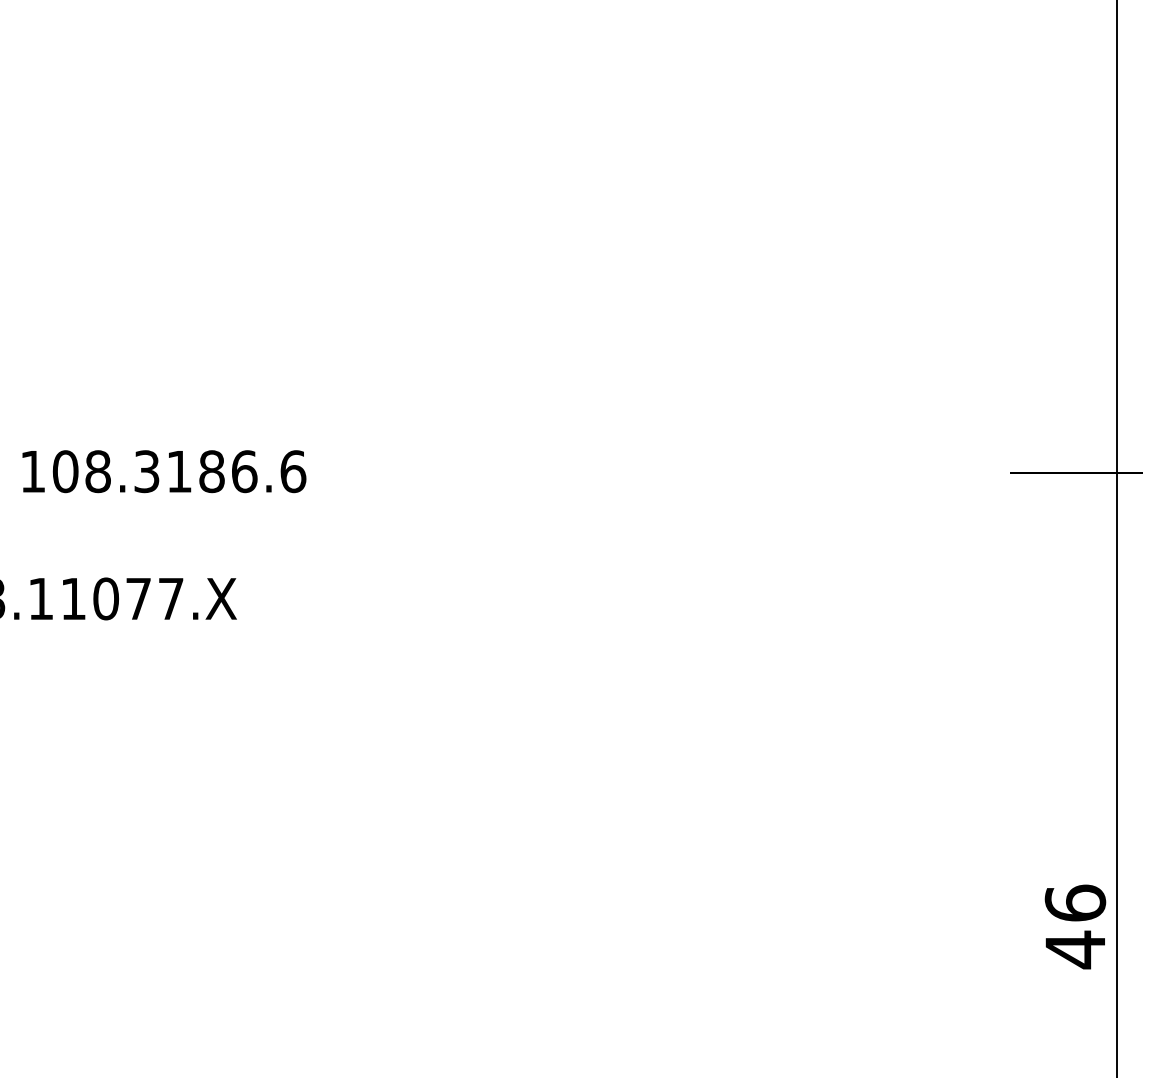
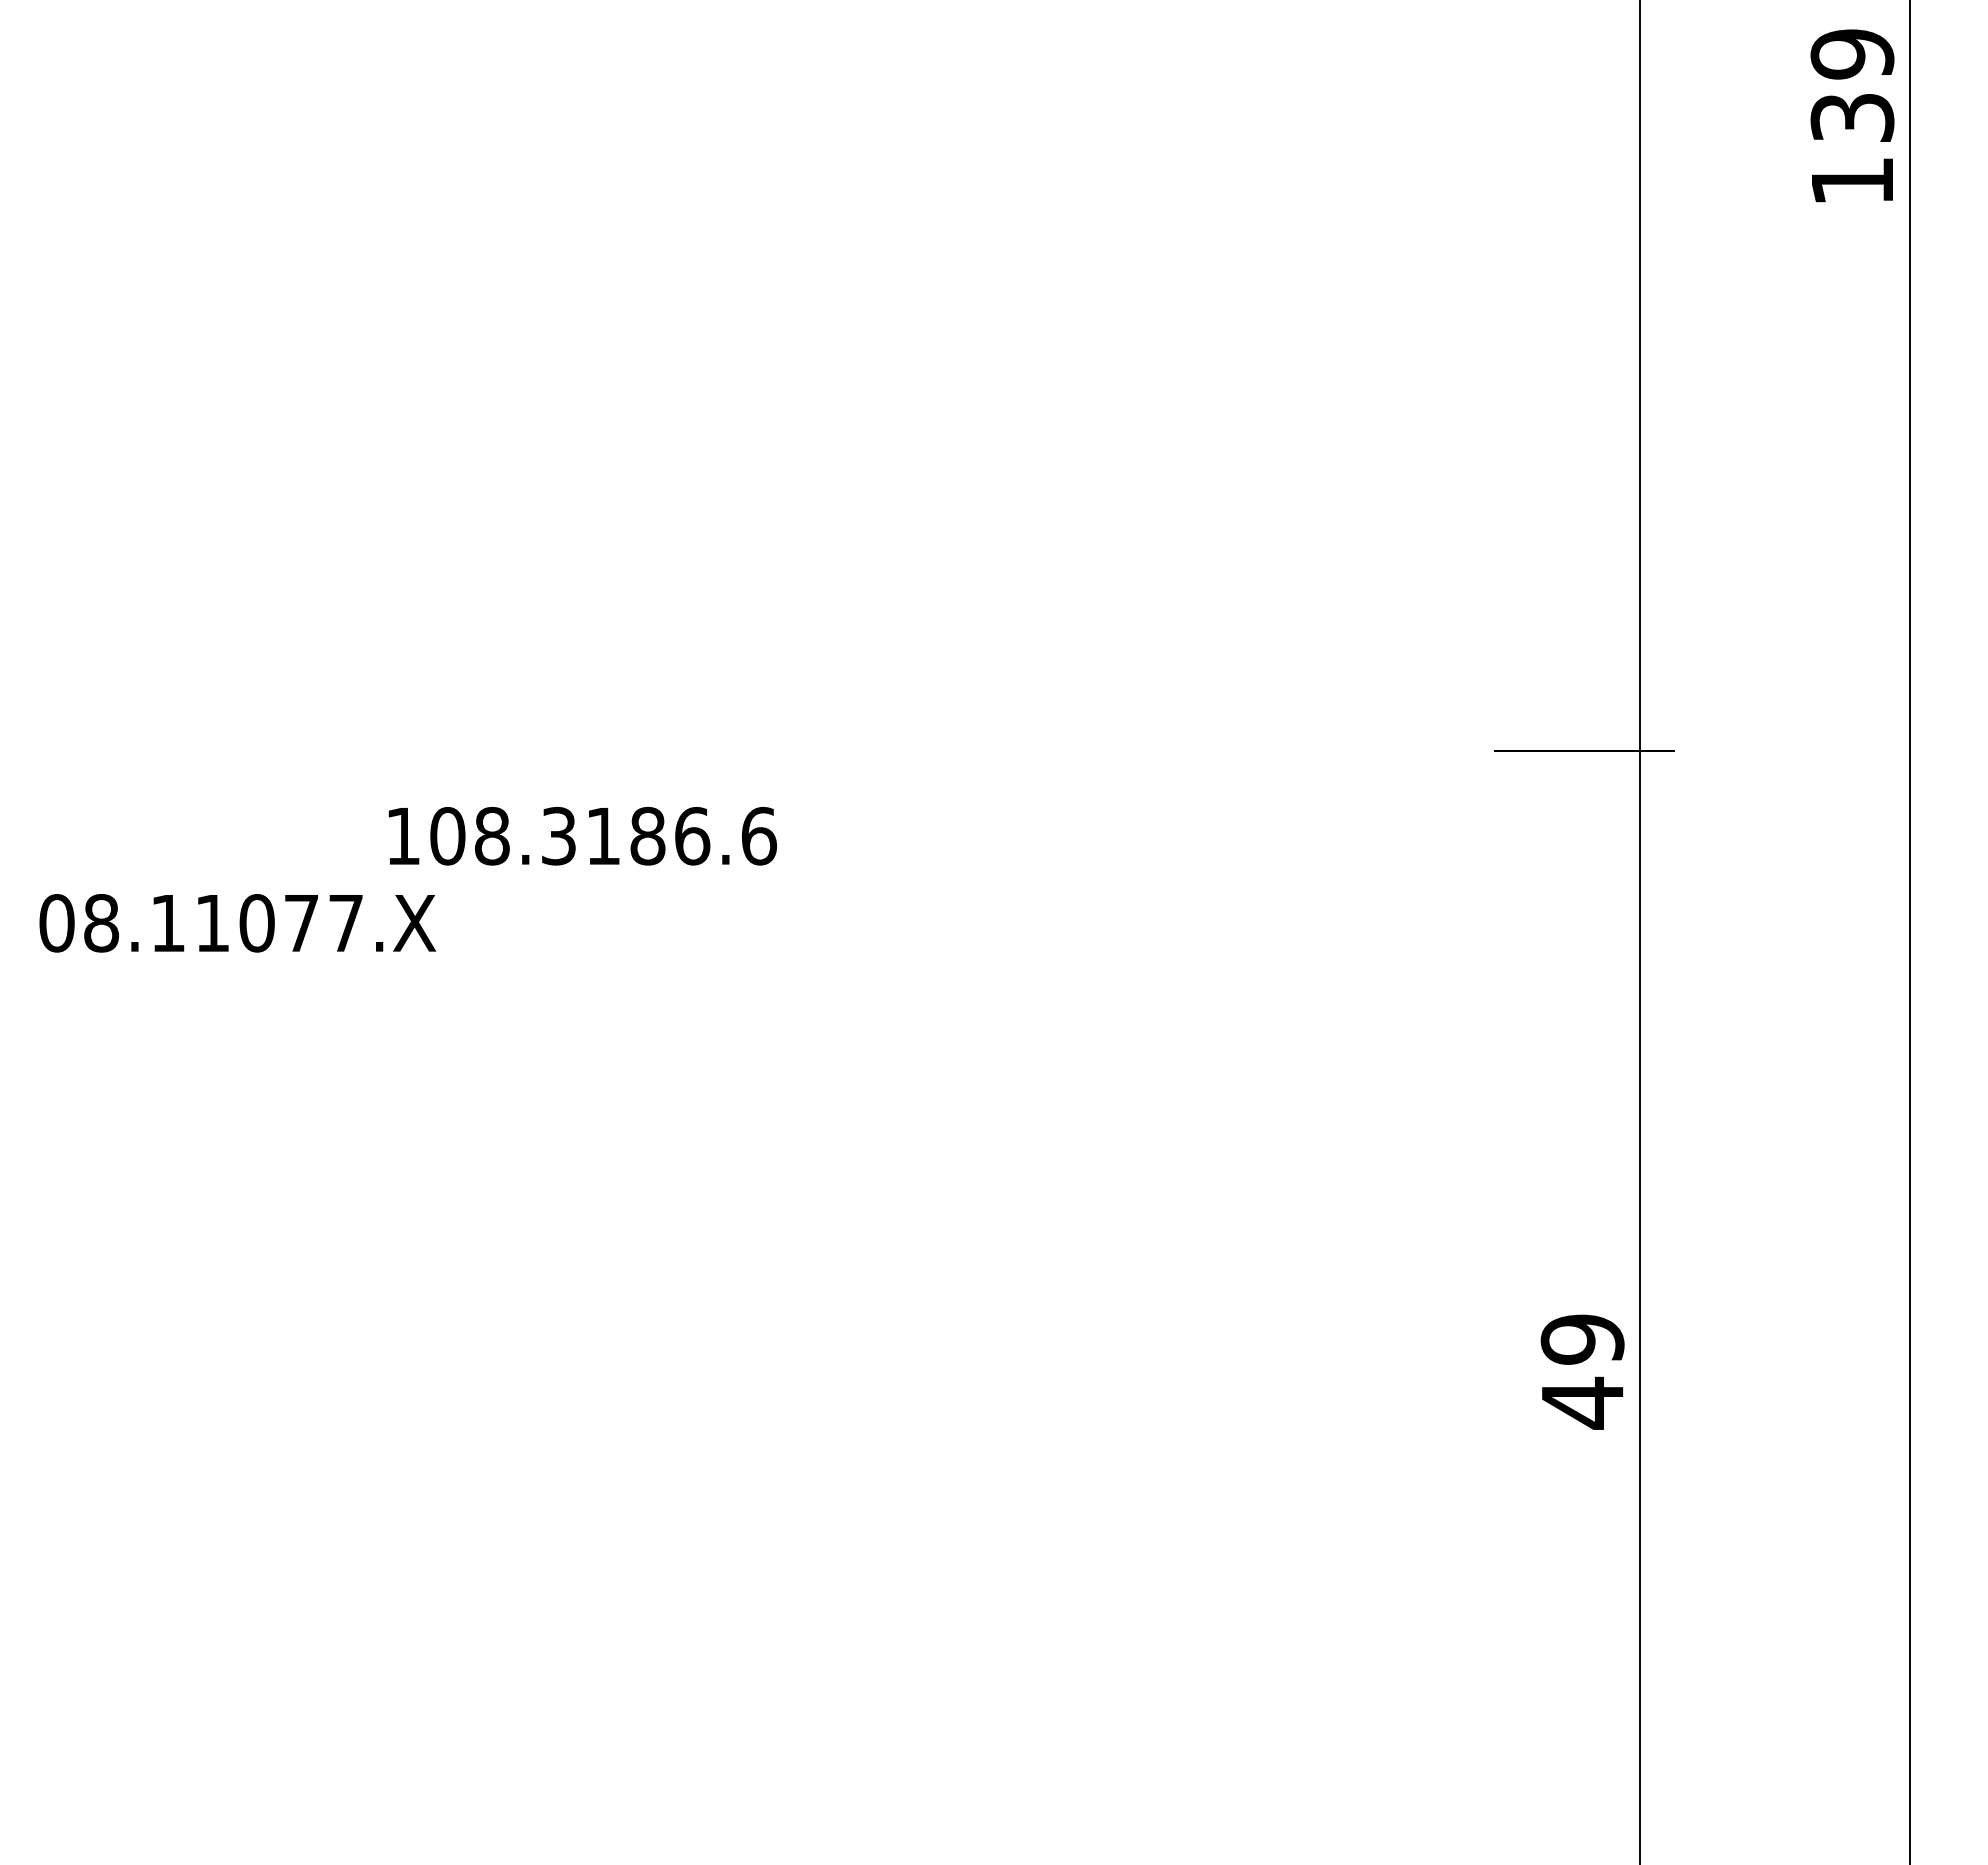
text: (164, 471) -> (582, 836), moved
text: (1075, 903) -> (1582, 1339), 46 -> 49

